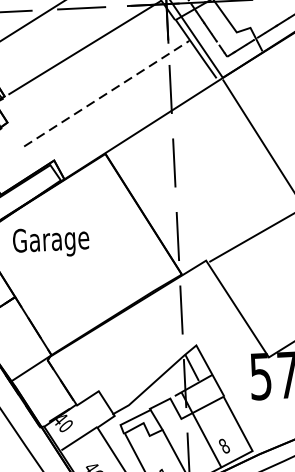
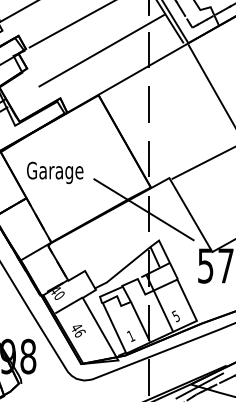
line: (106, 93) -> (101, 50), dashed -> solid
text: (51, 241) -> (55, 172), moved
line: (173, 304) -> (143, 209), added
text: (223, 446) -> (175, 316), 8 -> 5

